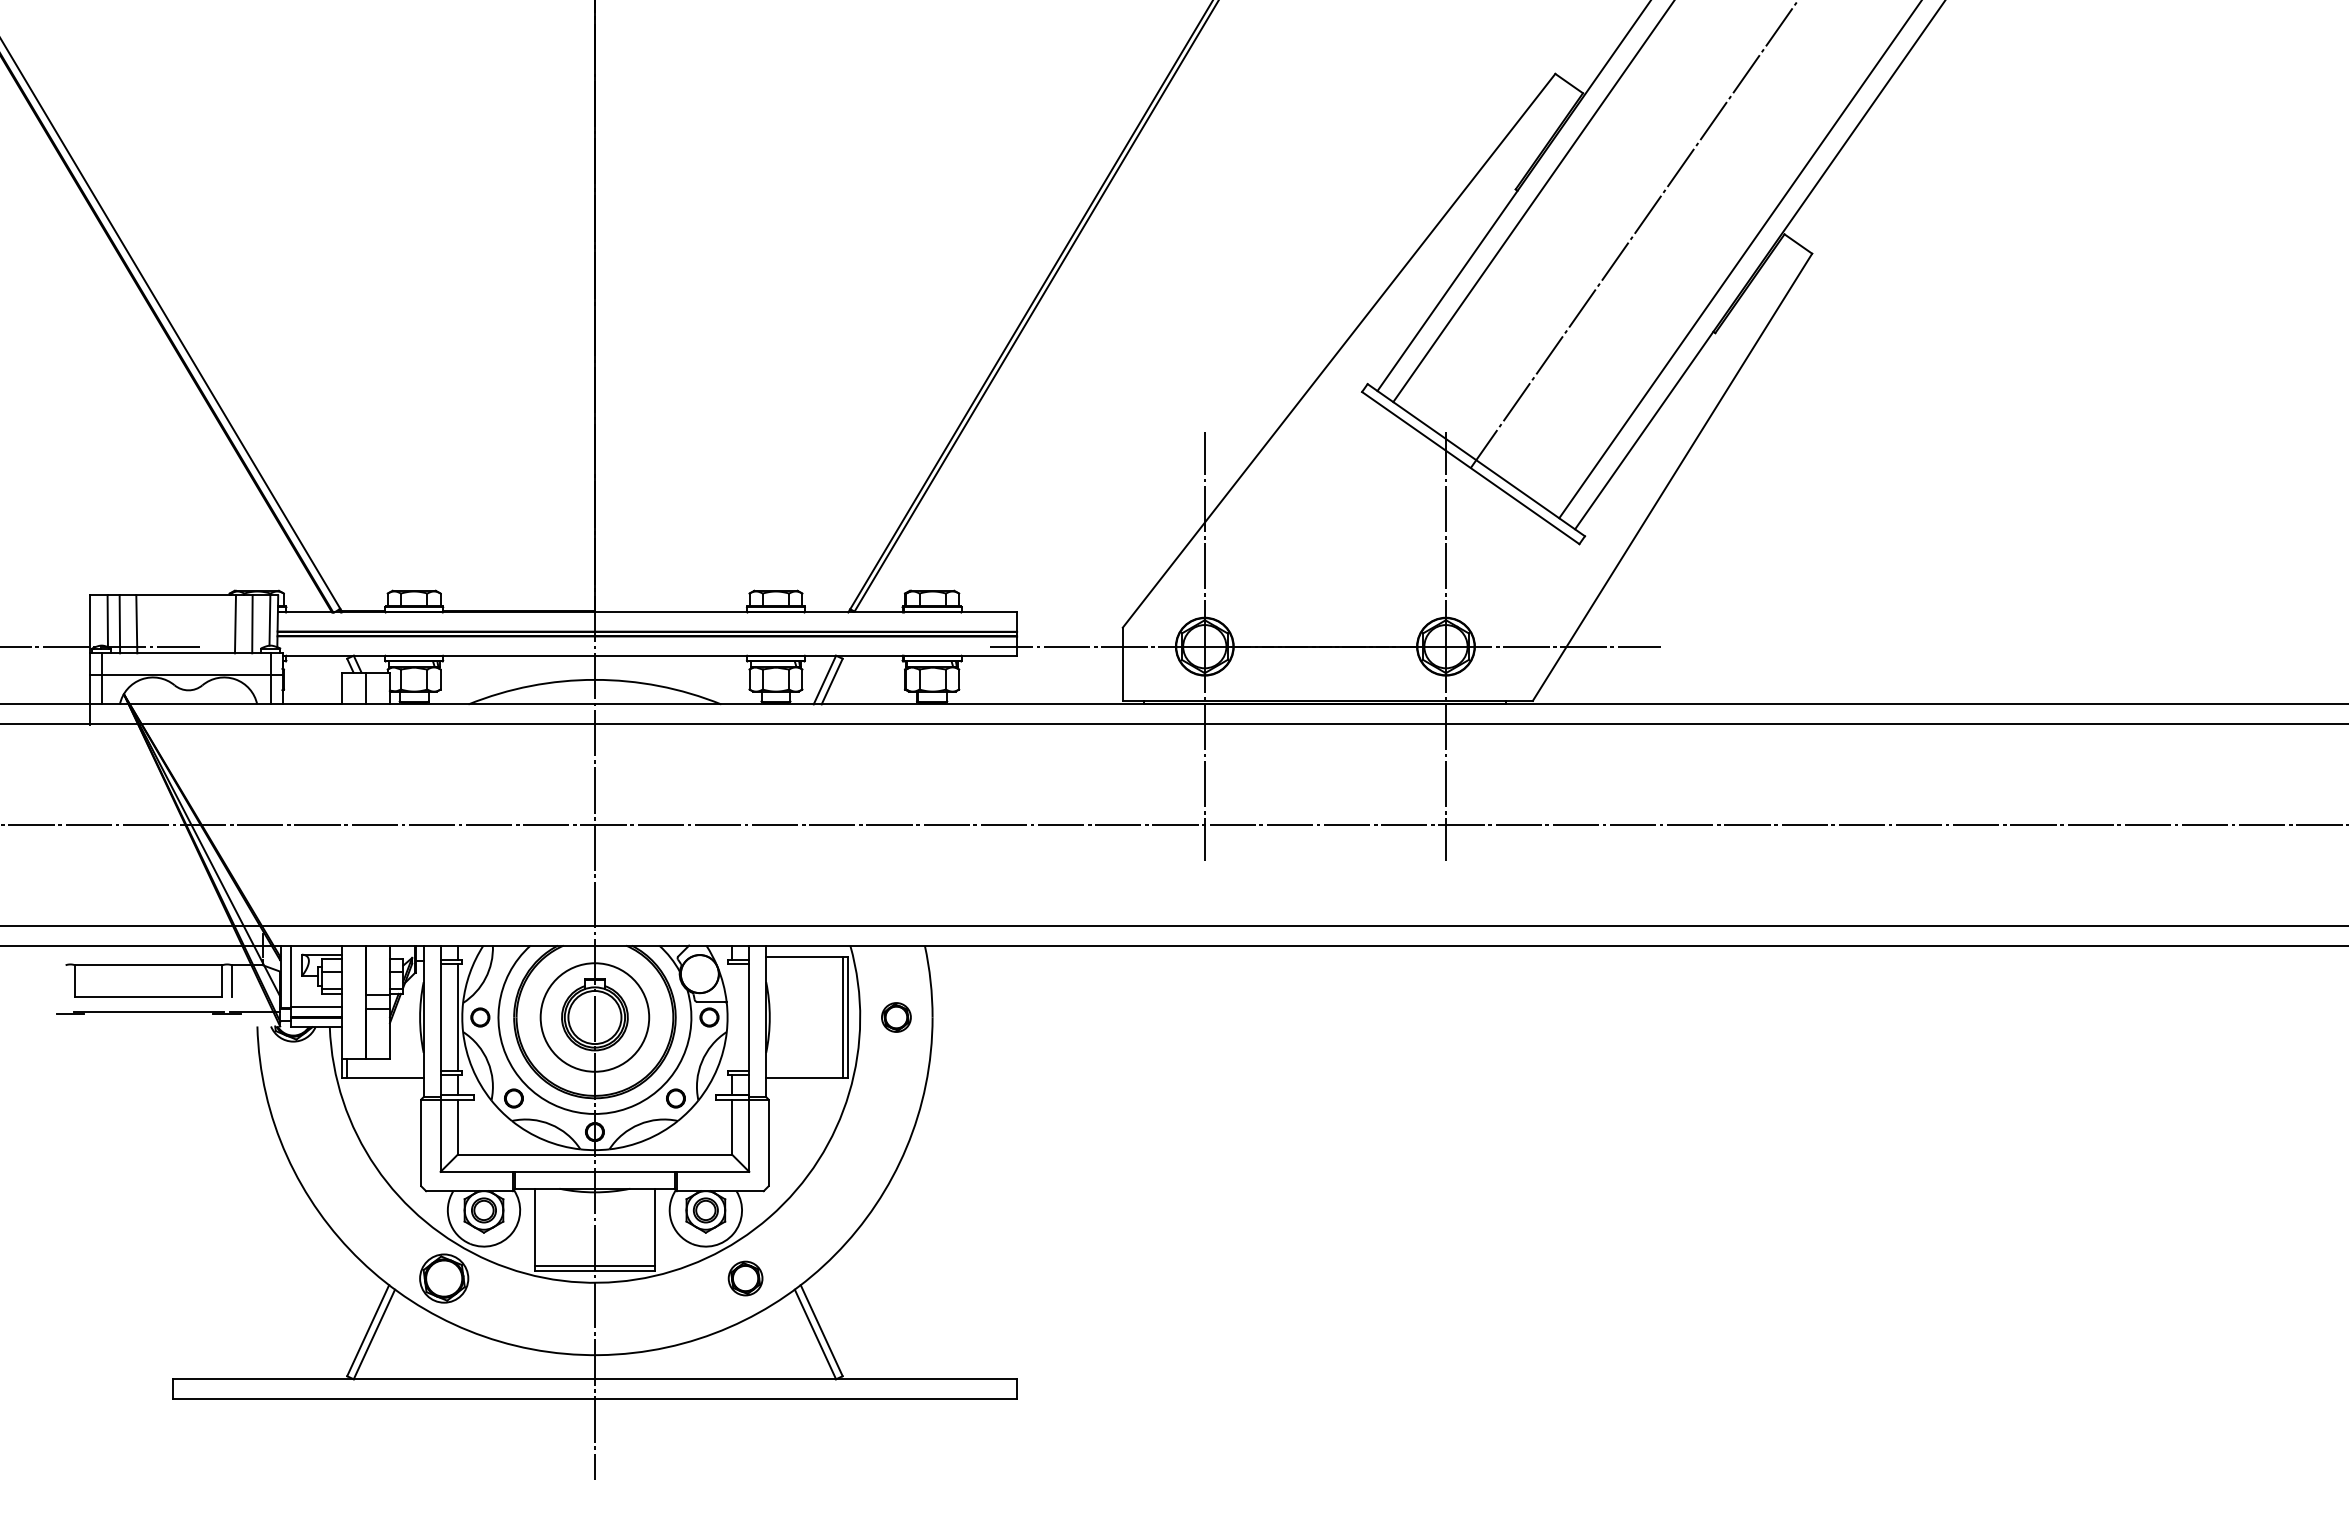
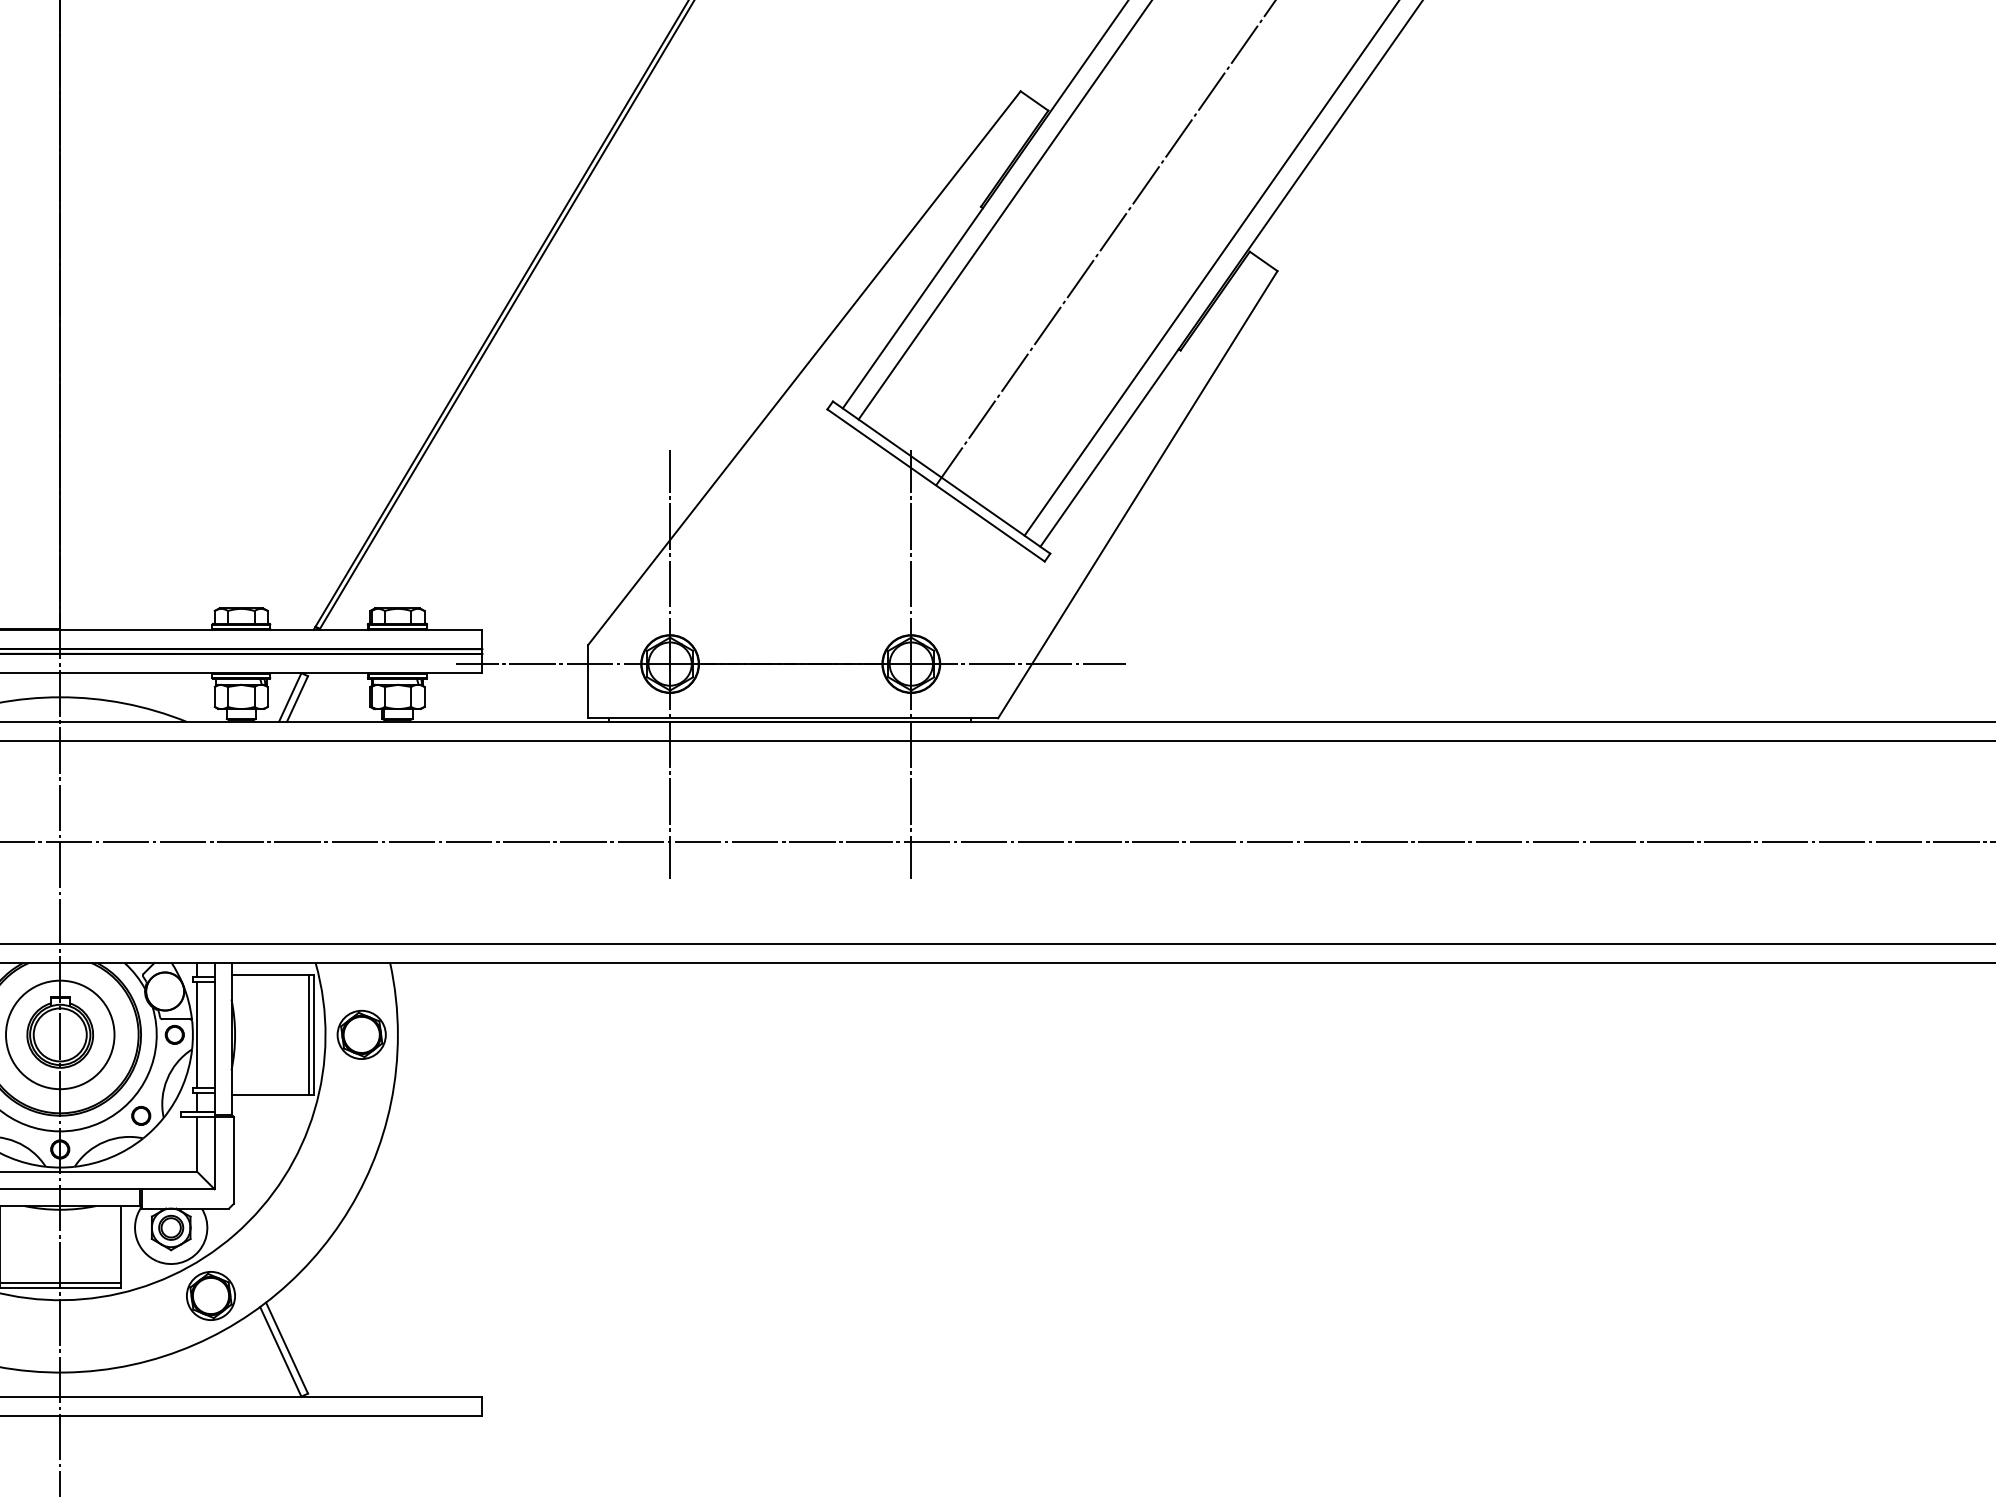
line: (732, 1017) -> (197, 1034), added
part: (896, 1017) -> (361, 1034), size x1.67
part: (745, 1278) -> (210, 1295), size x1.43

